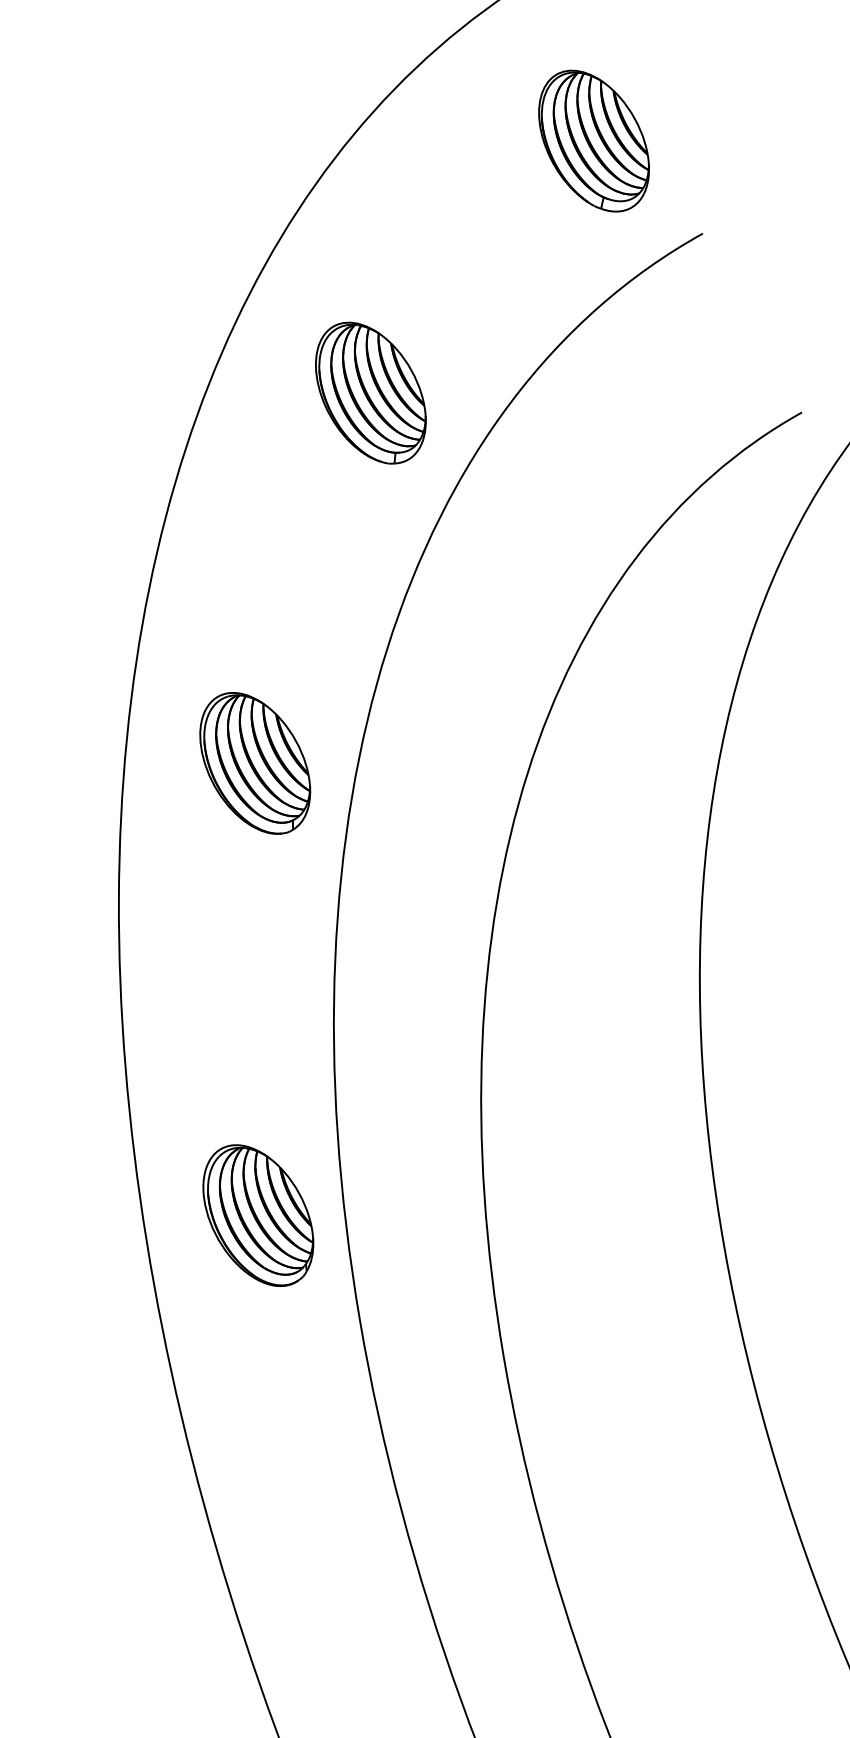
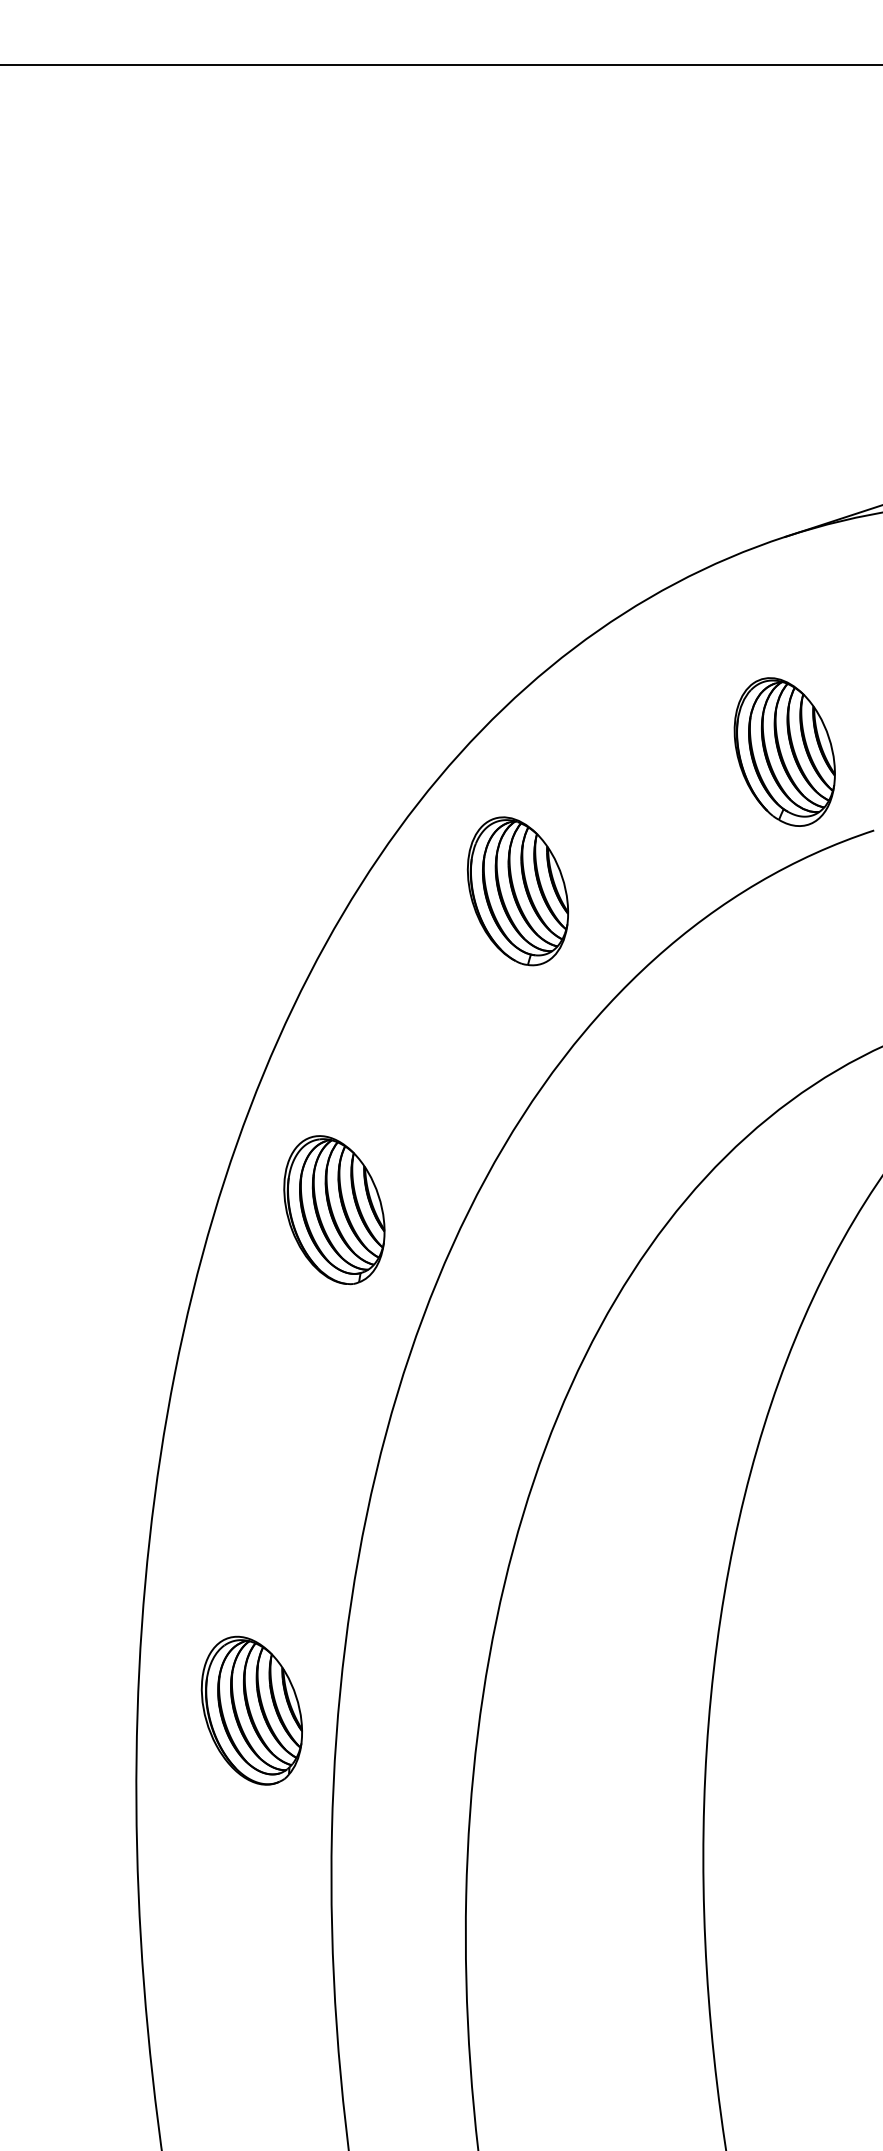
part: (593, 140) -> (784, 751), moved
part: (370, 393) -> (517, 891), moved
part: (255, 763) -> (334, 1210), moved

